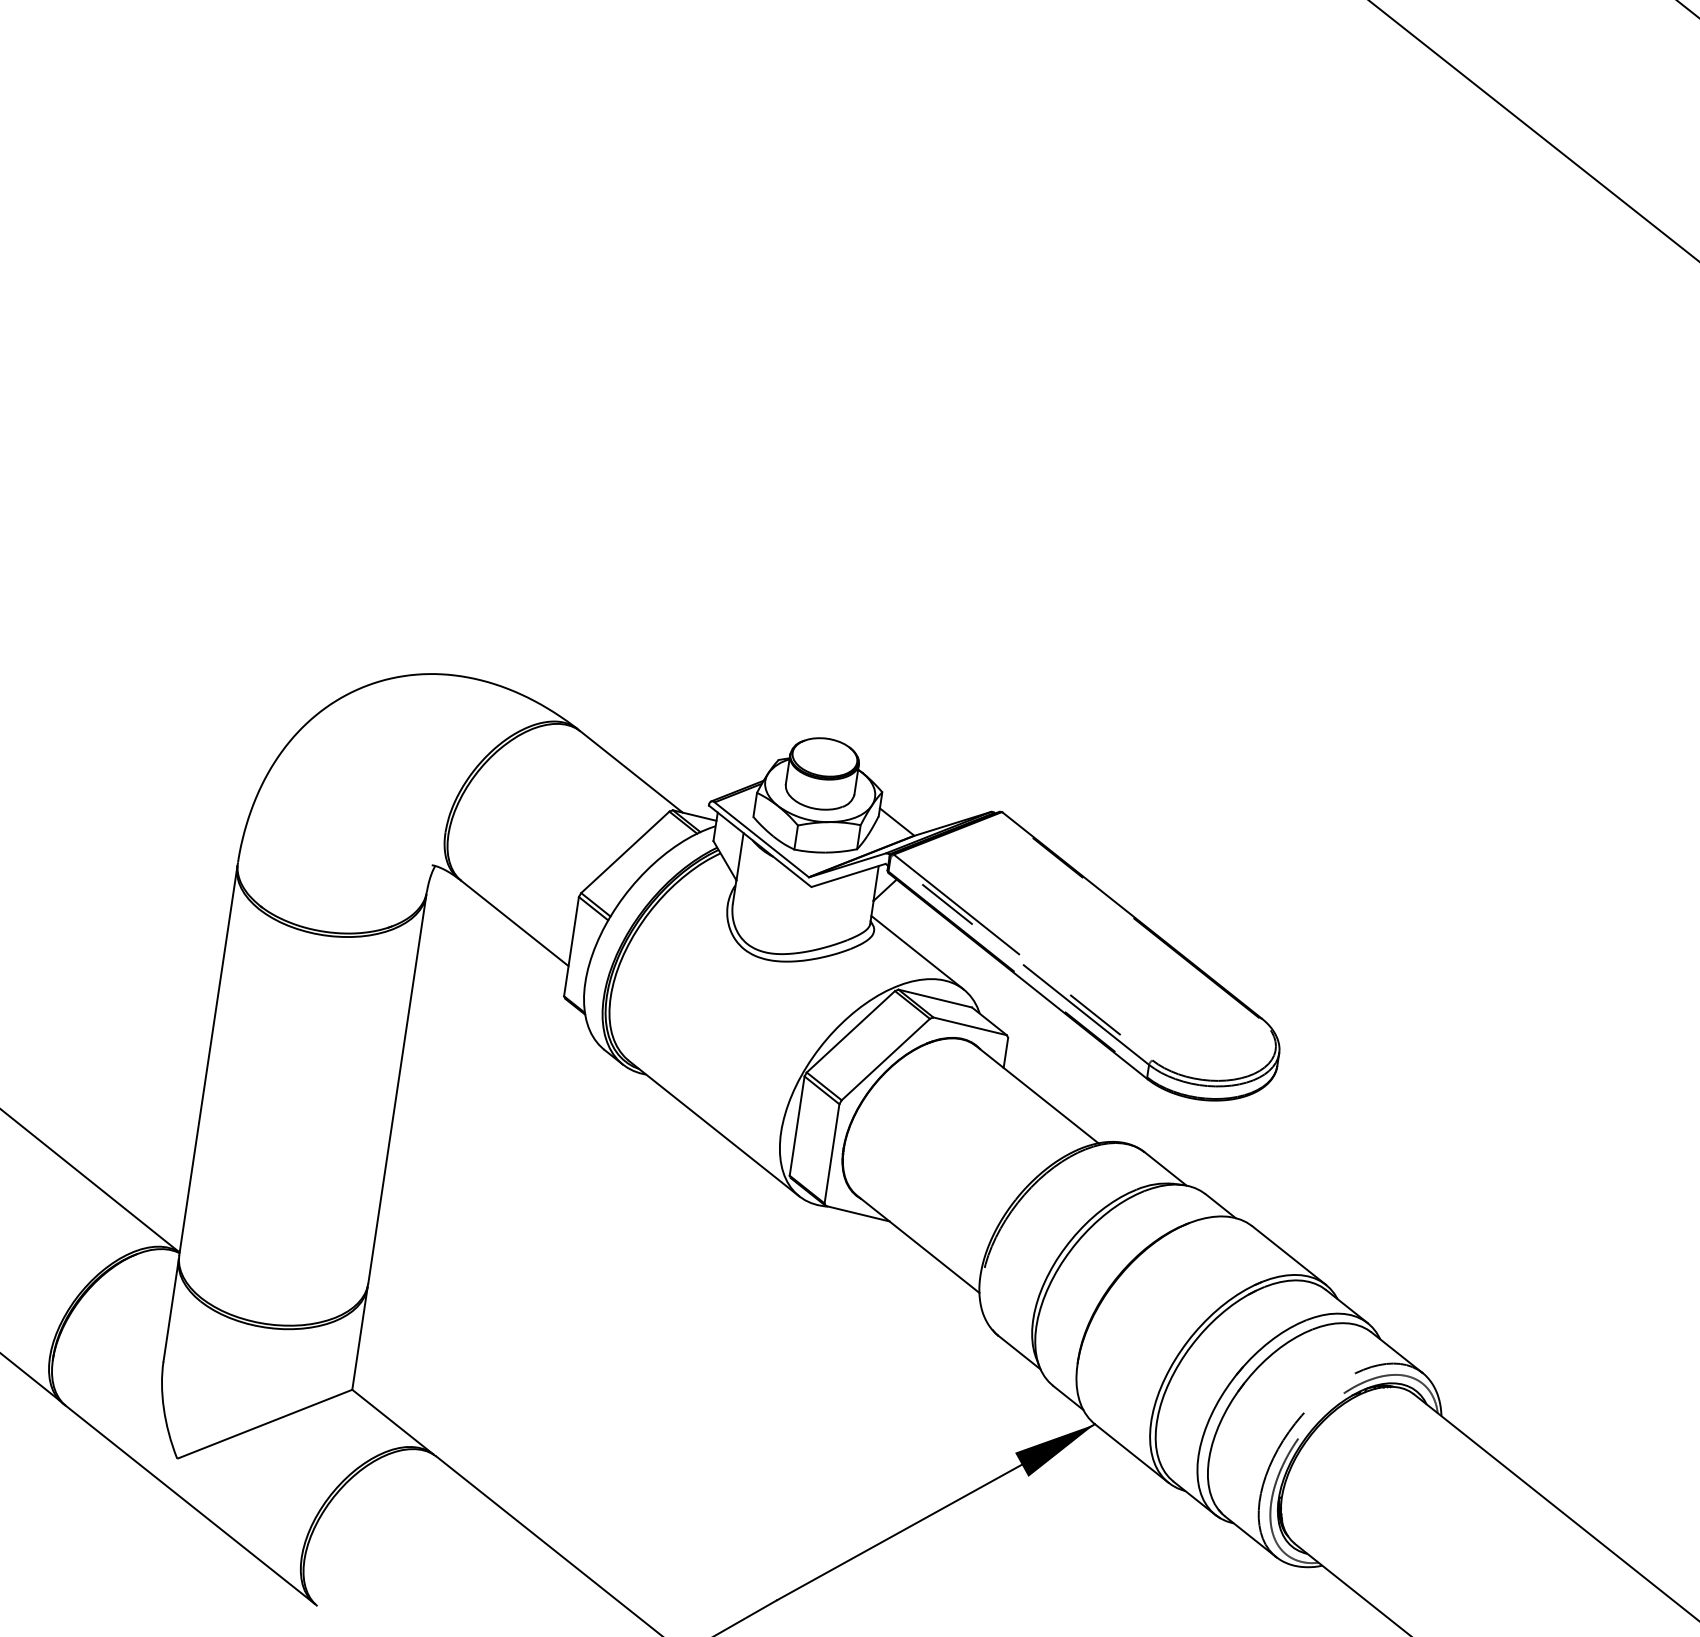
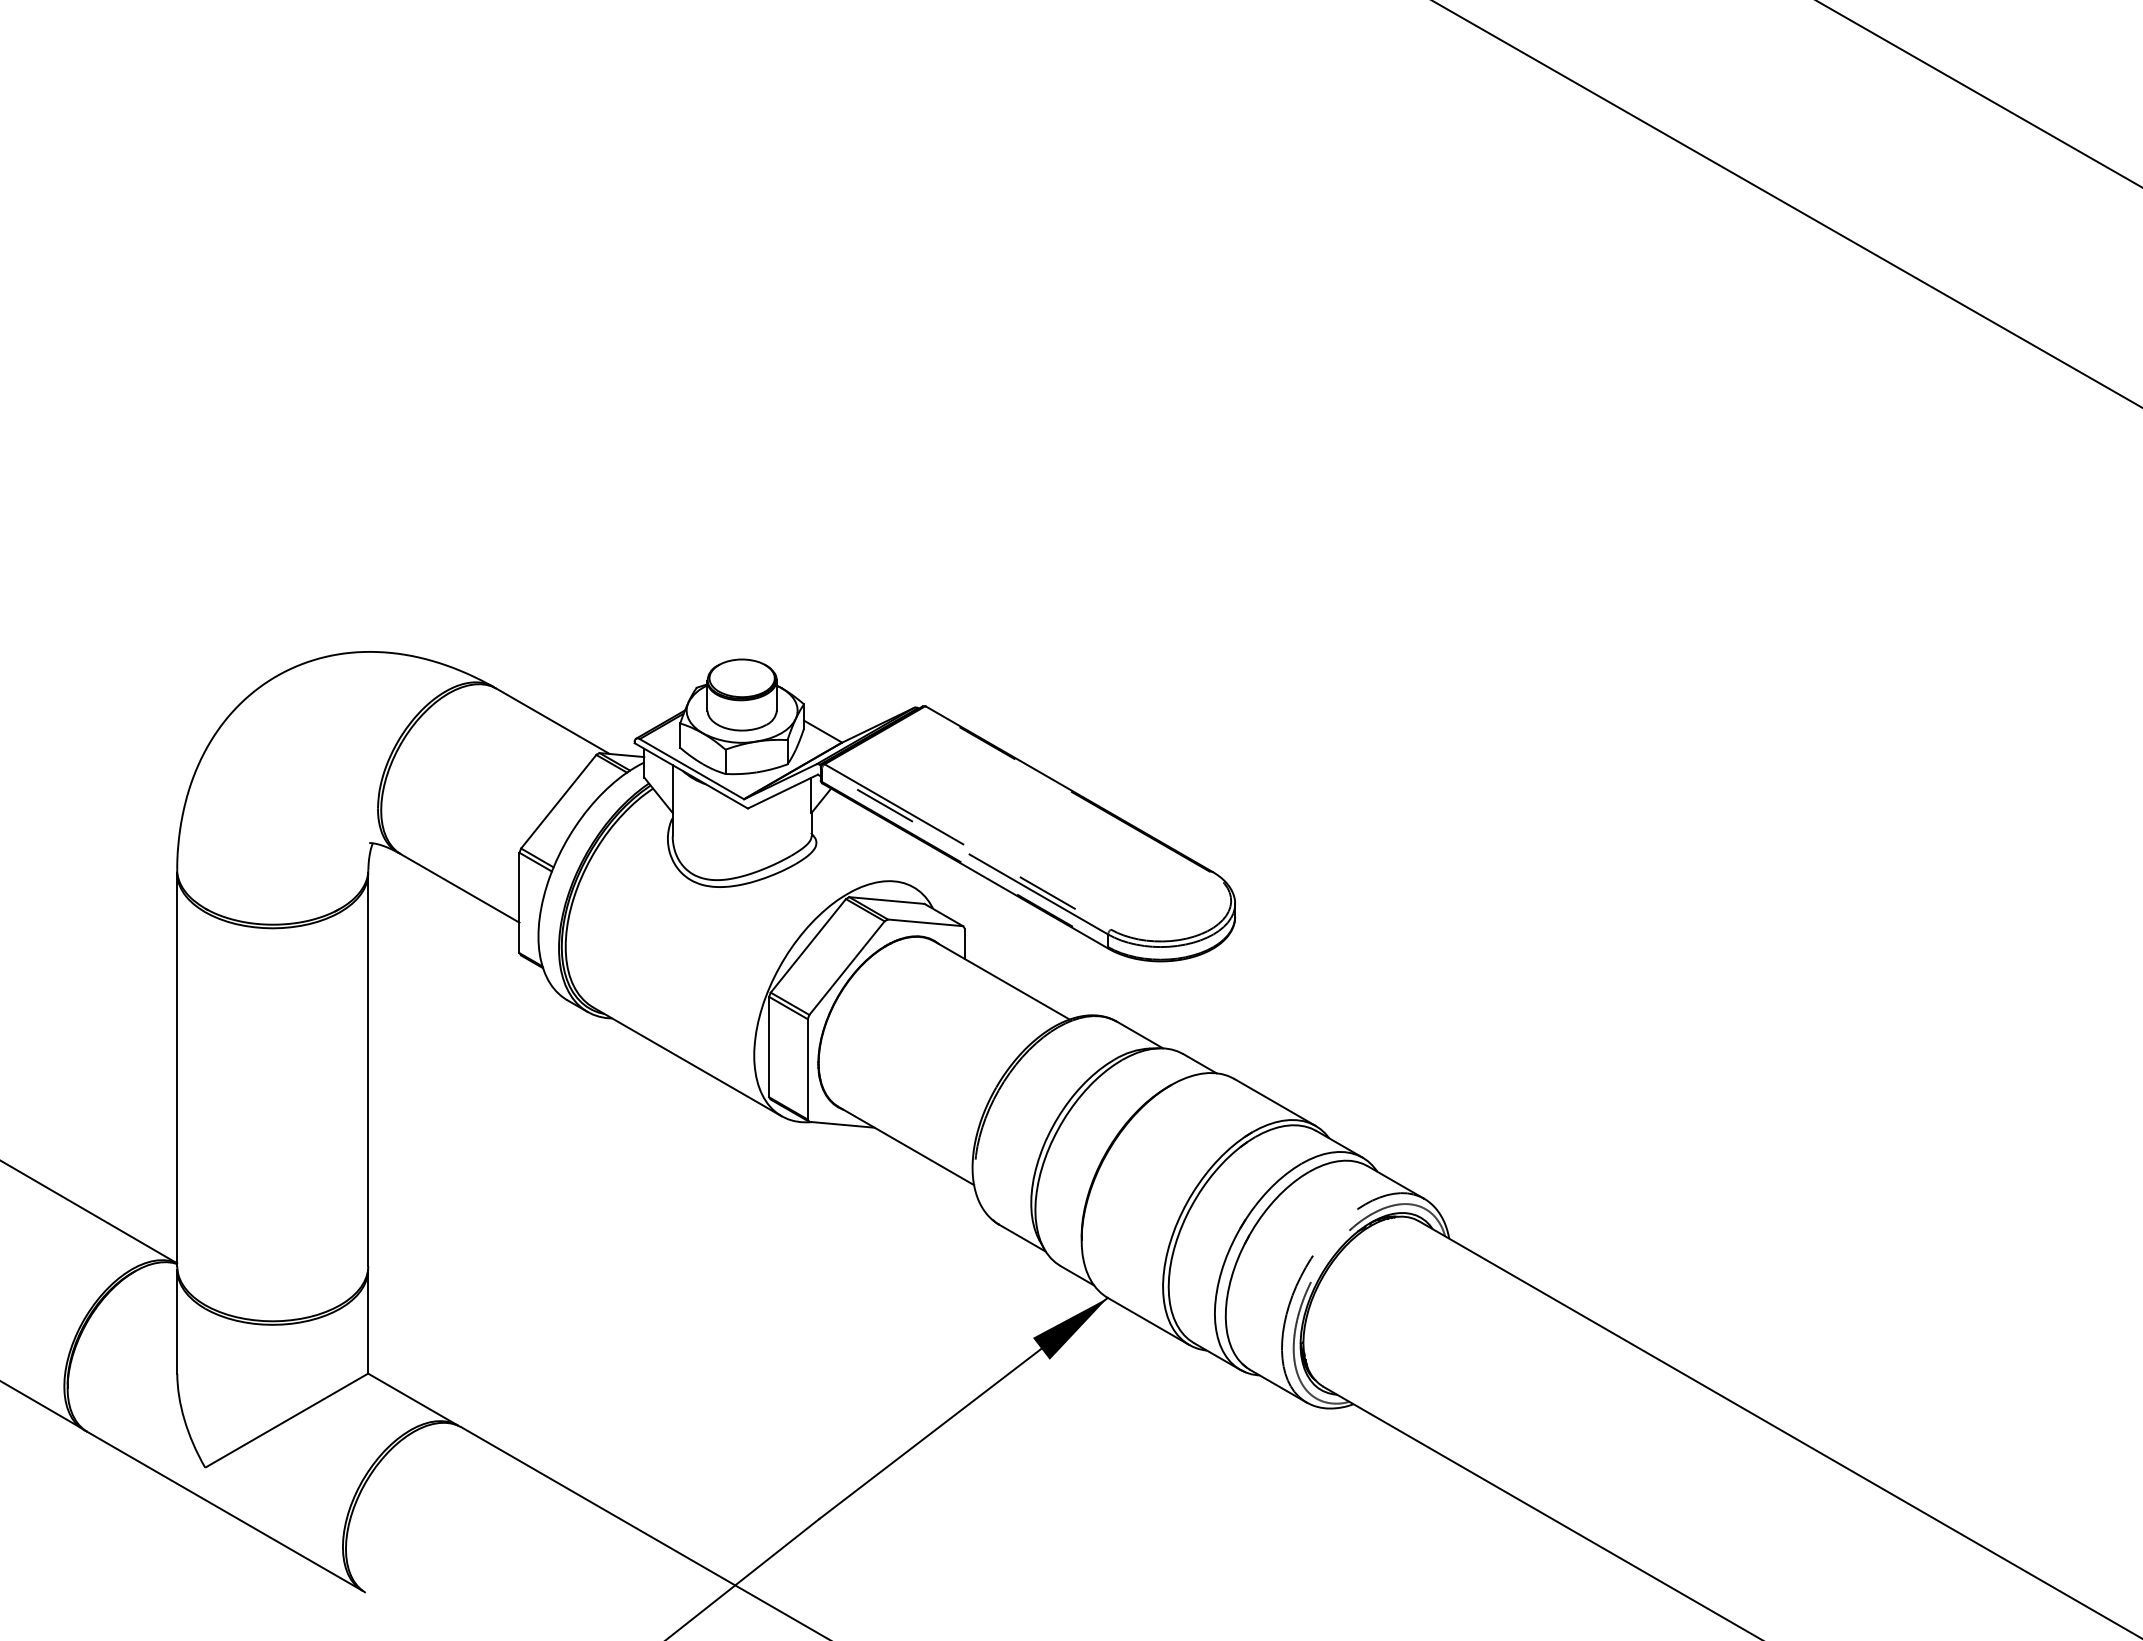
line: (917, 952) -> (862, 857), removed

